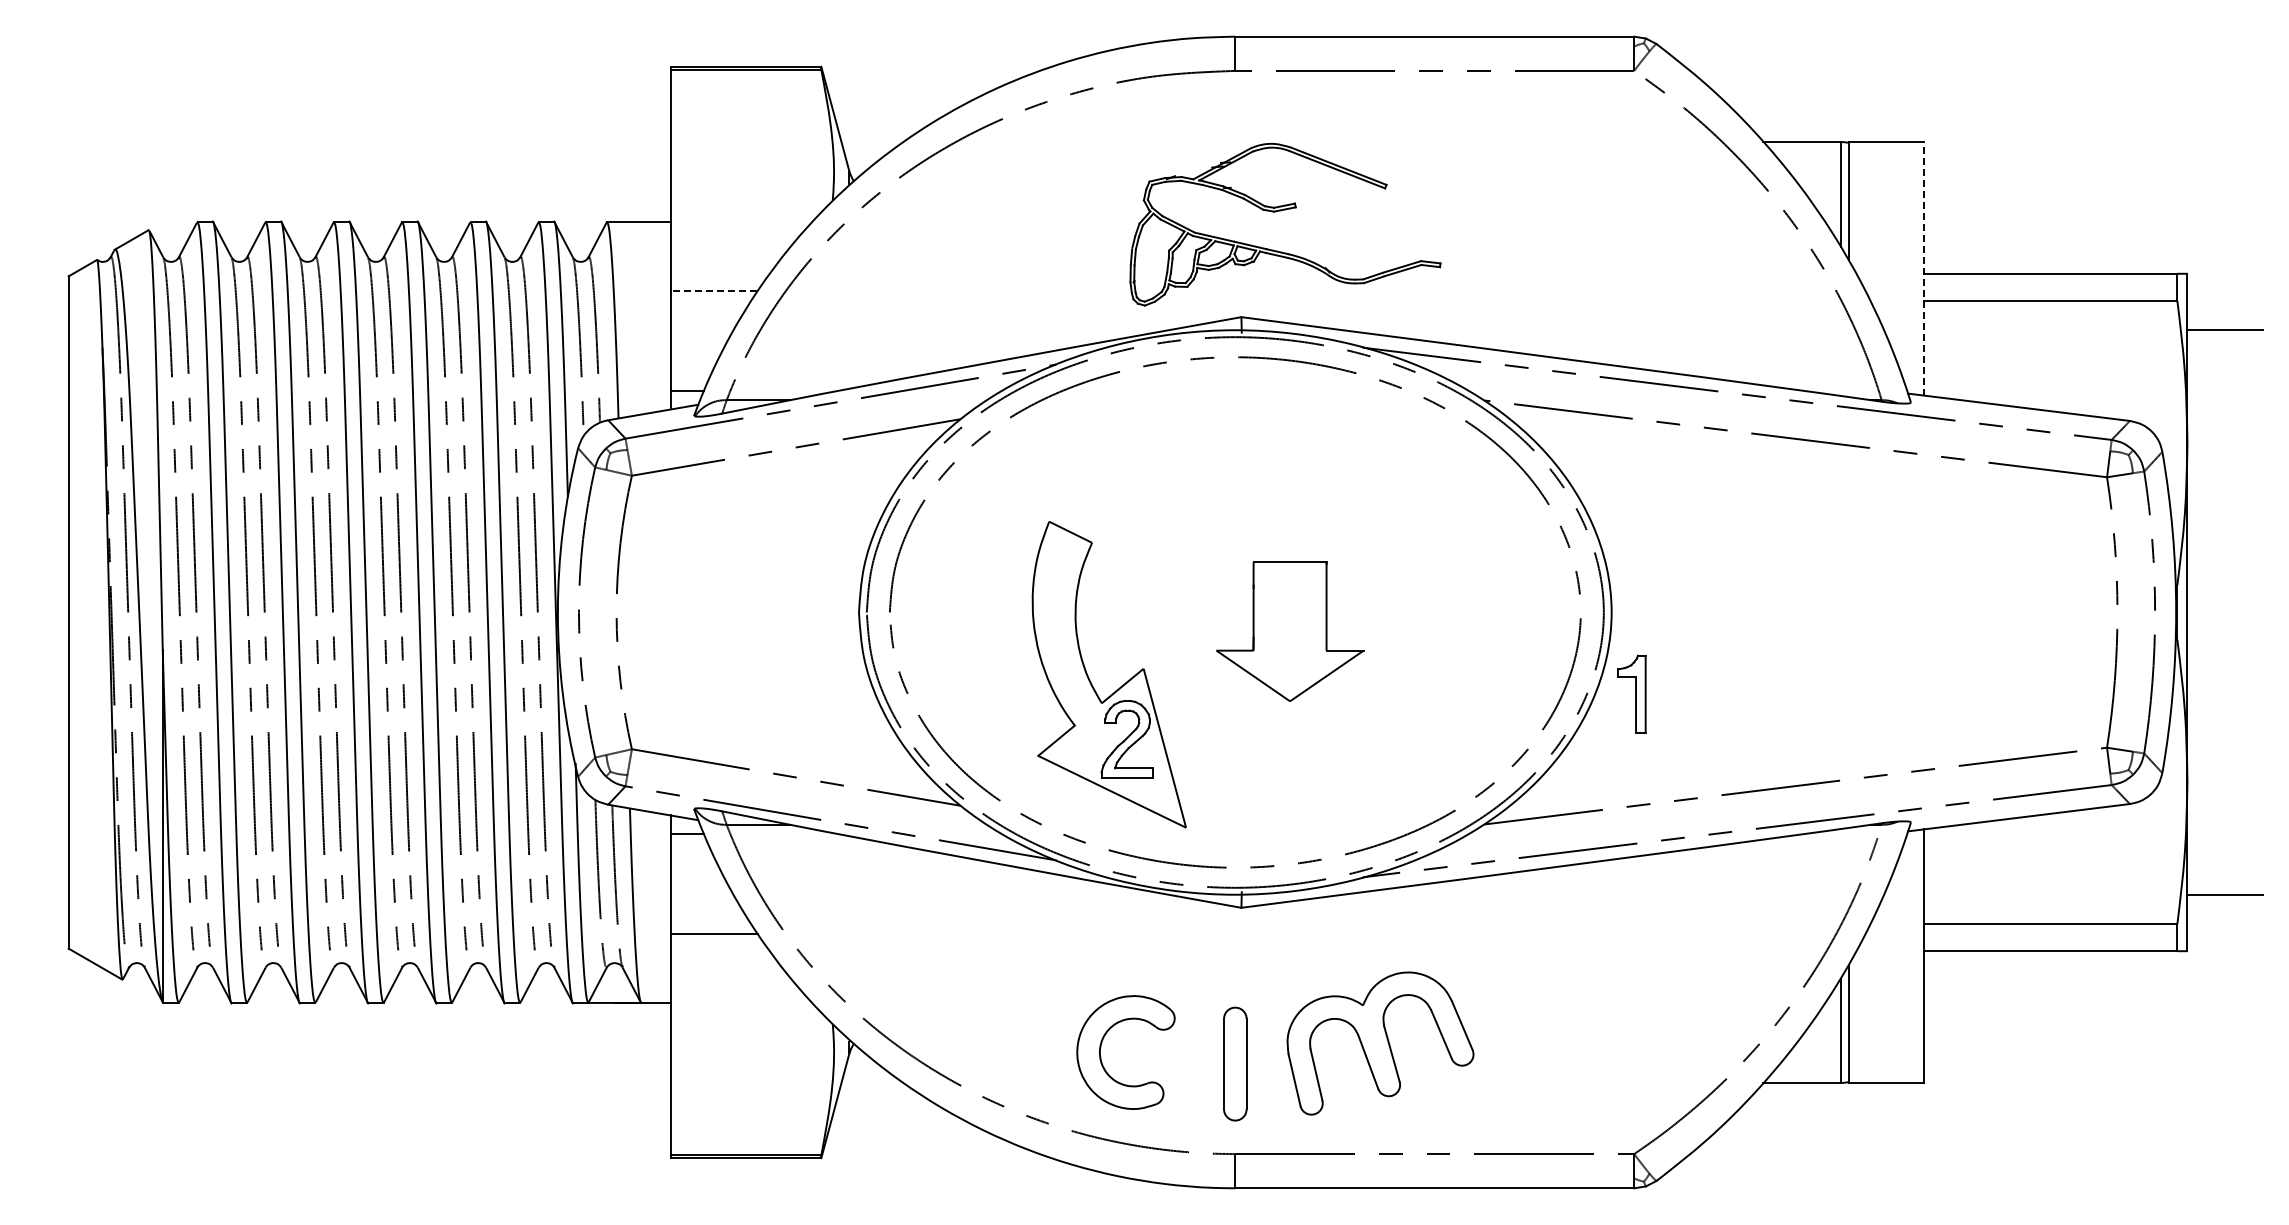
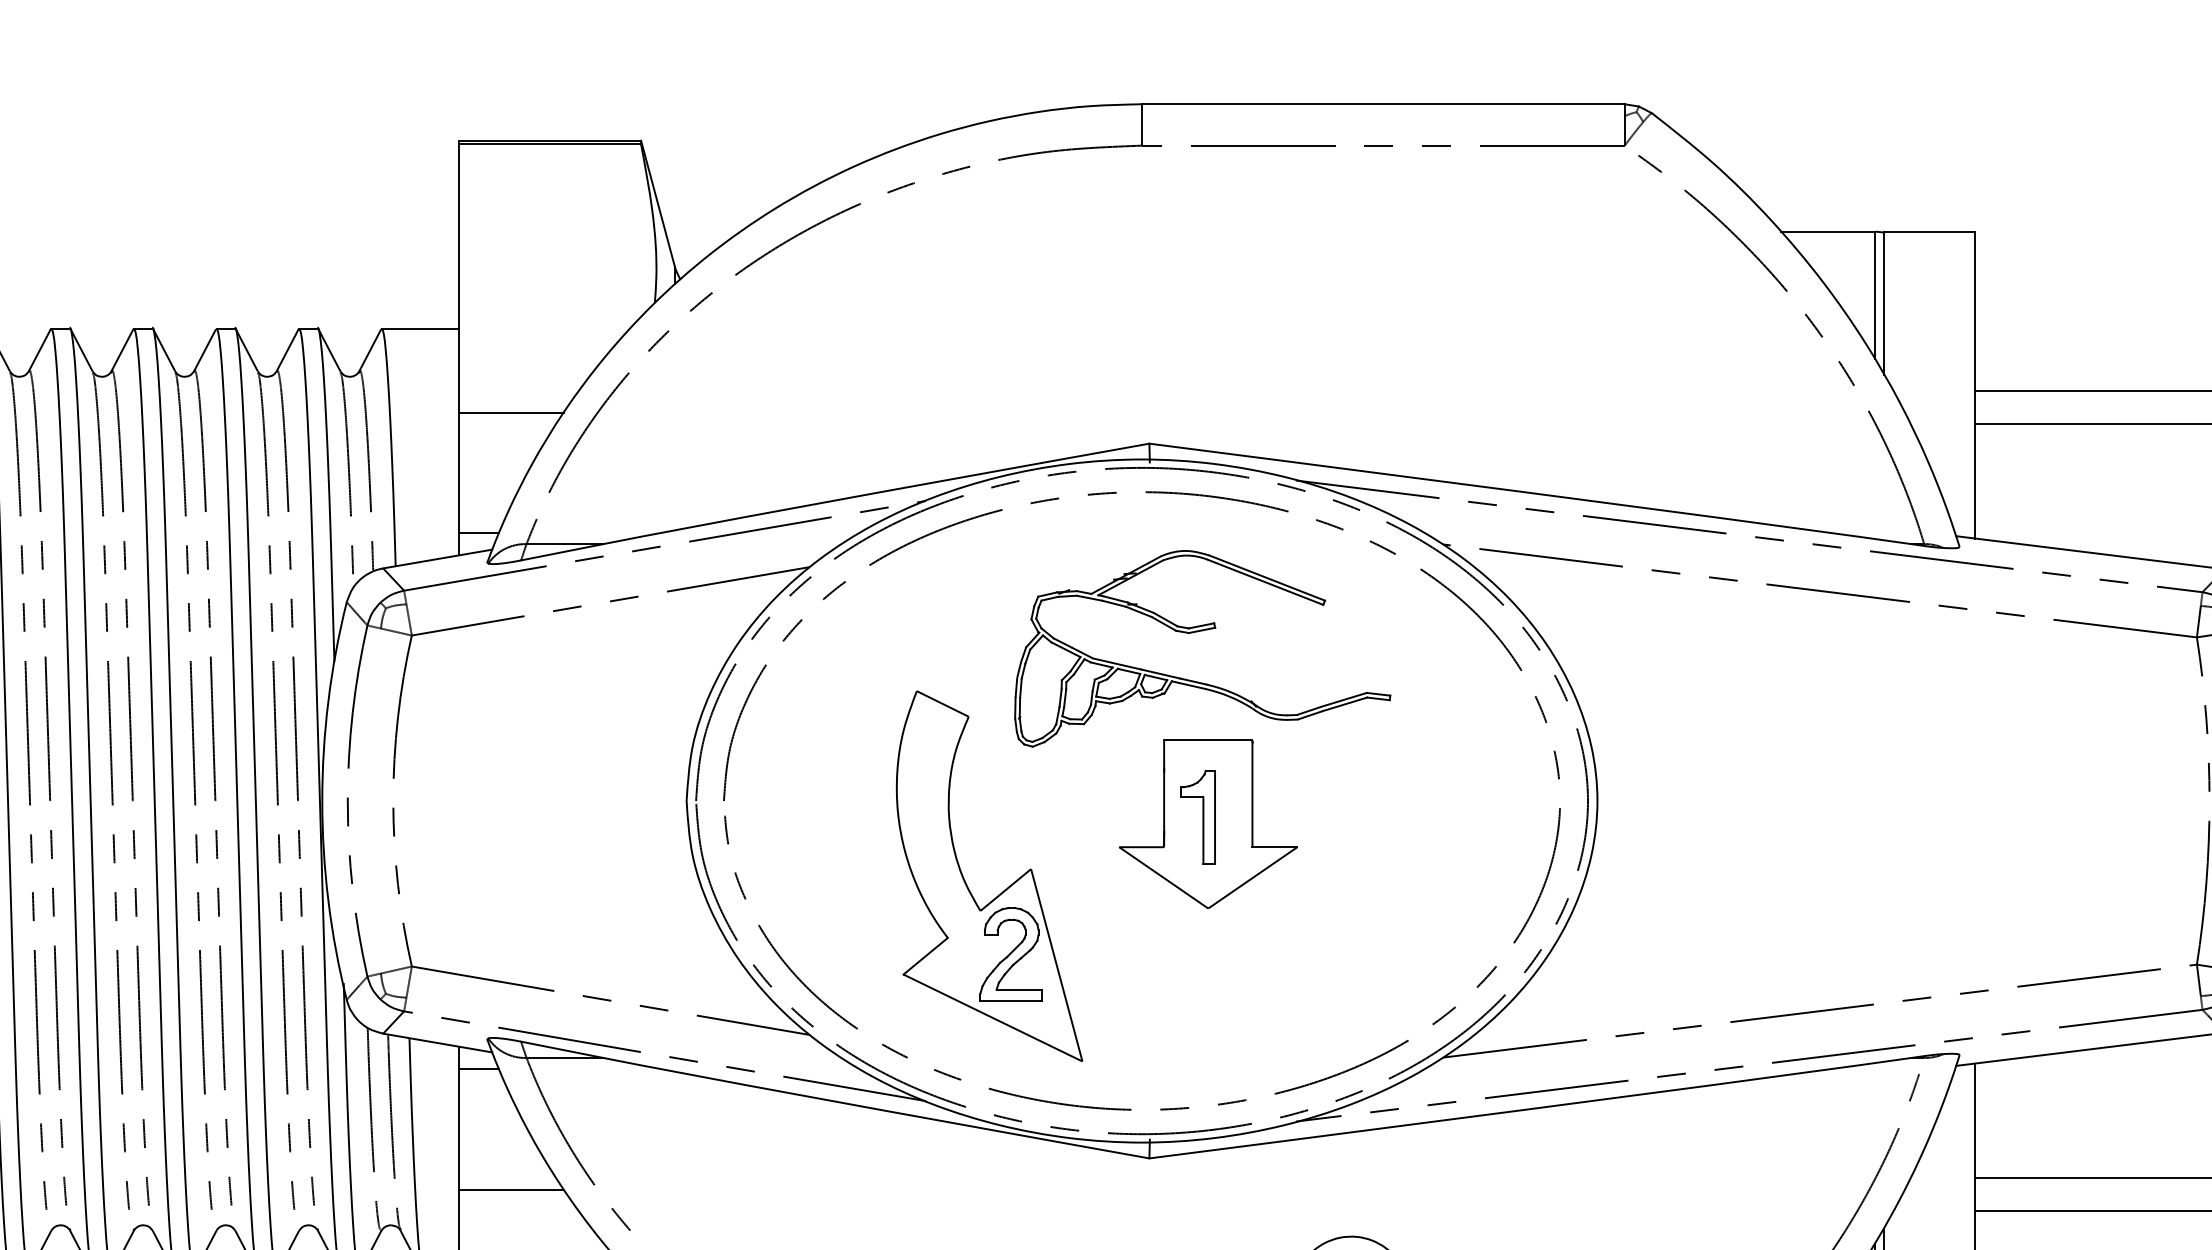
part: (1281, 211) -> (1197, 632), moved
line: (1924, 268) -> (1976, 384), dashed -> solid
line: (713, 291) -> (510, 412), dashed -> solid
part: (1631, 693) -> (1197, 816), moved

